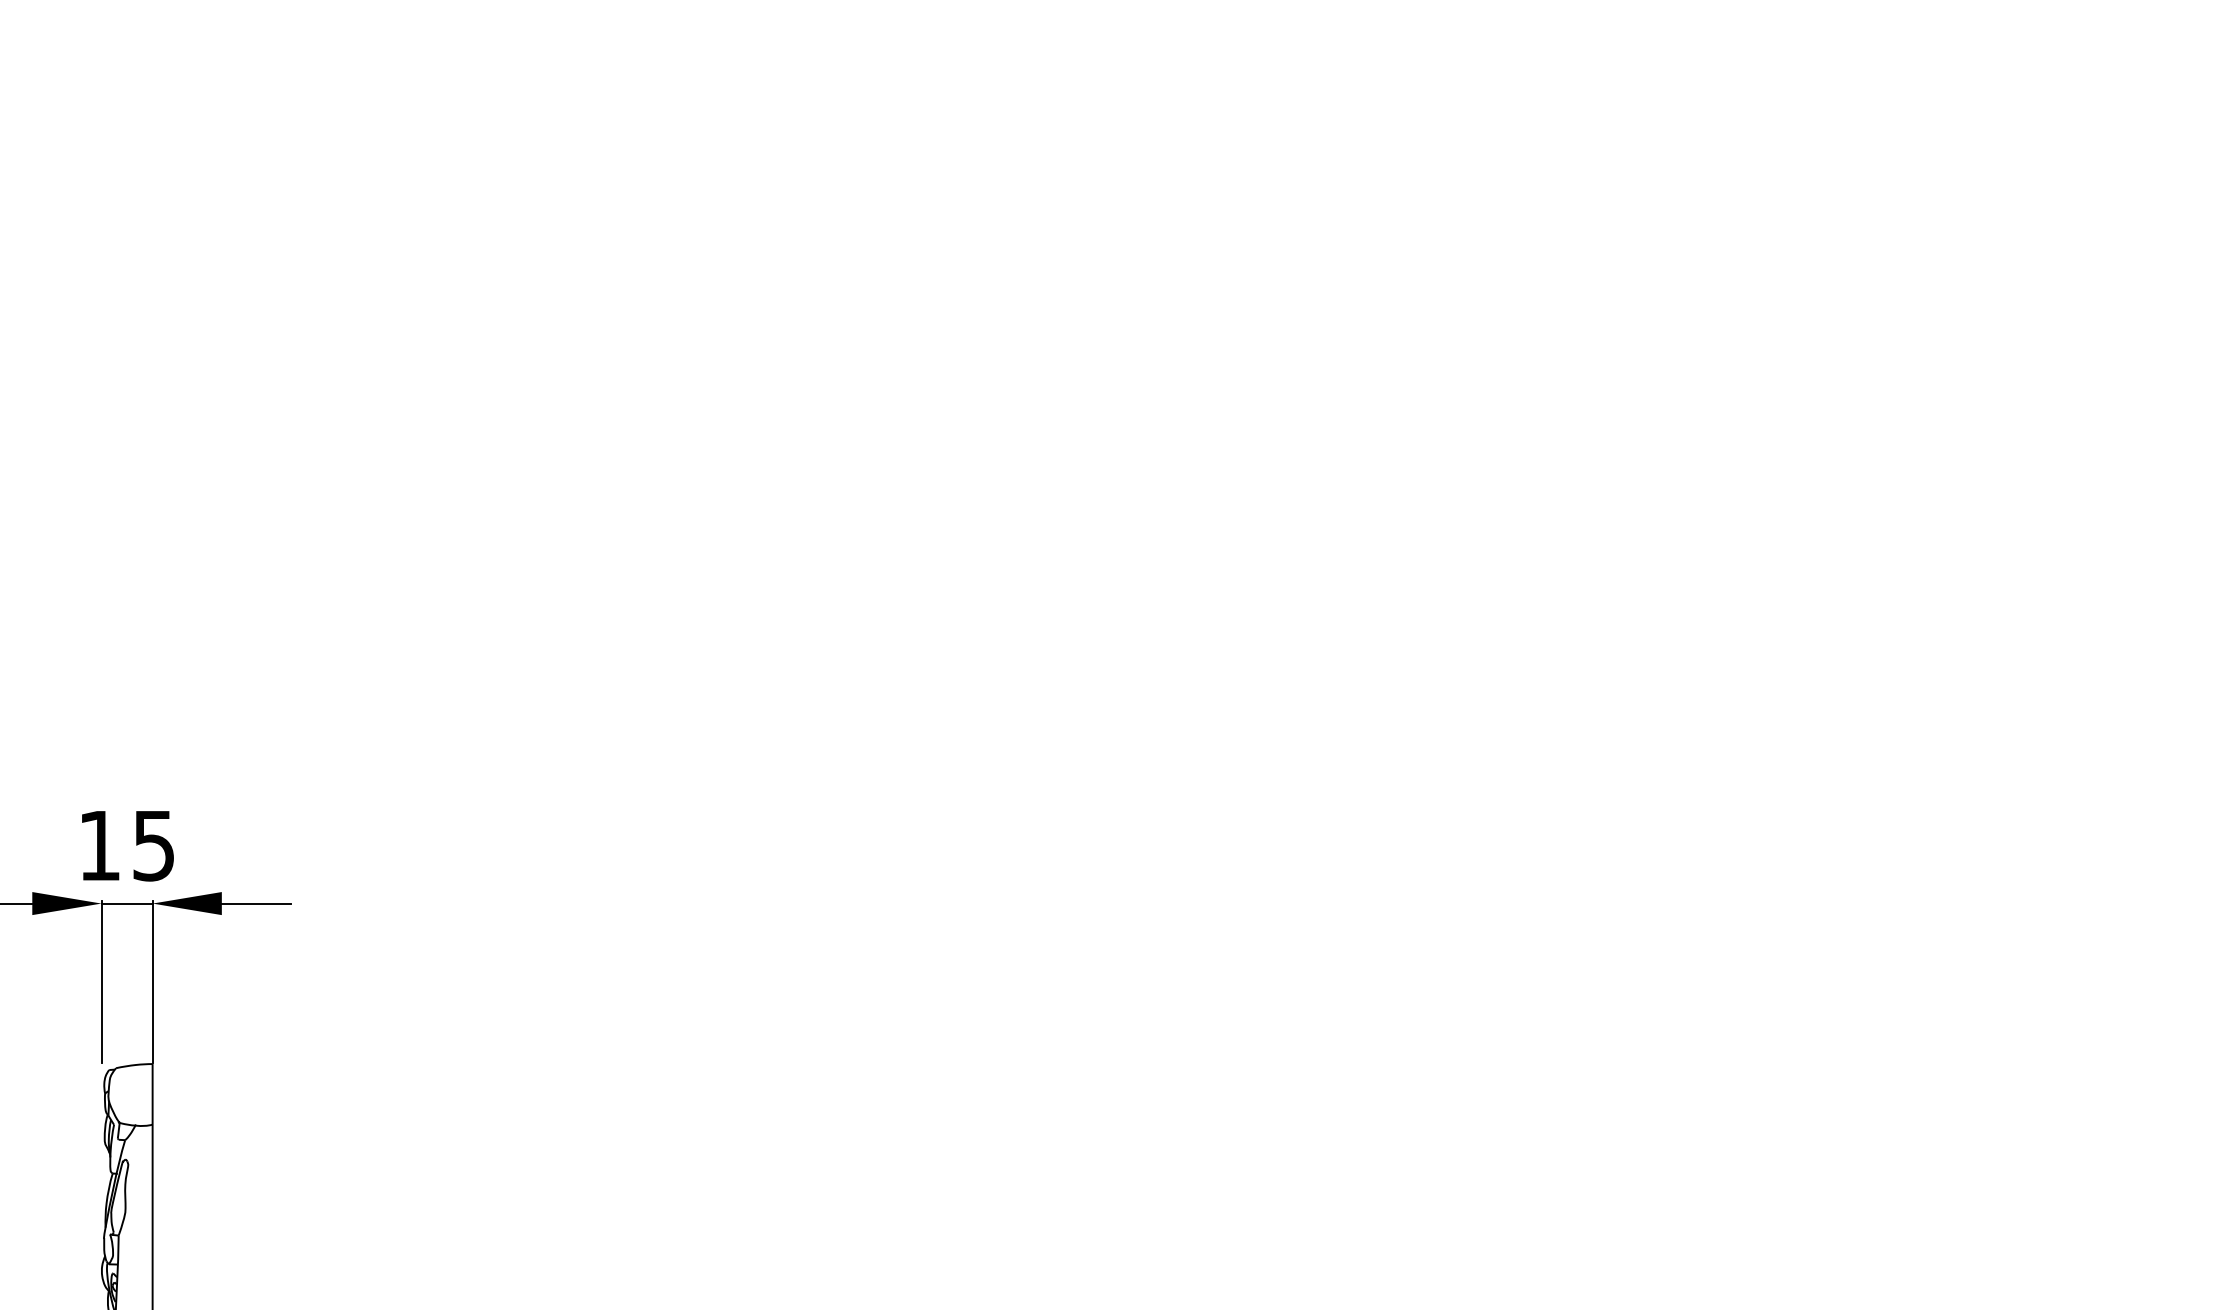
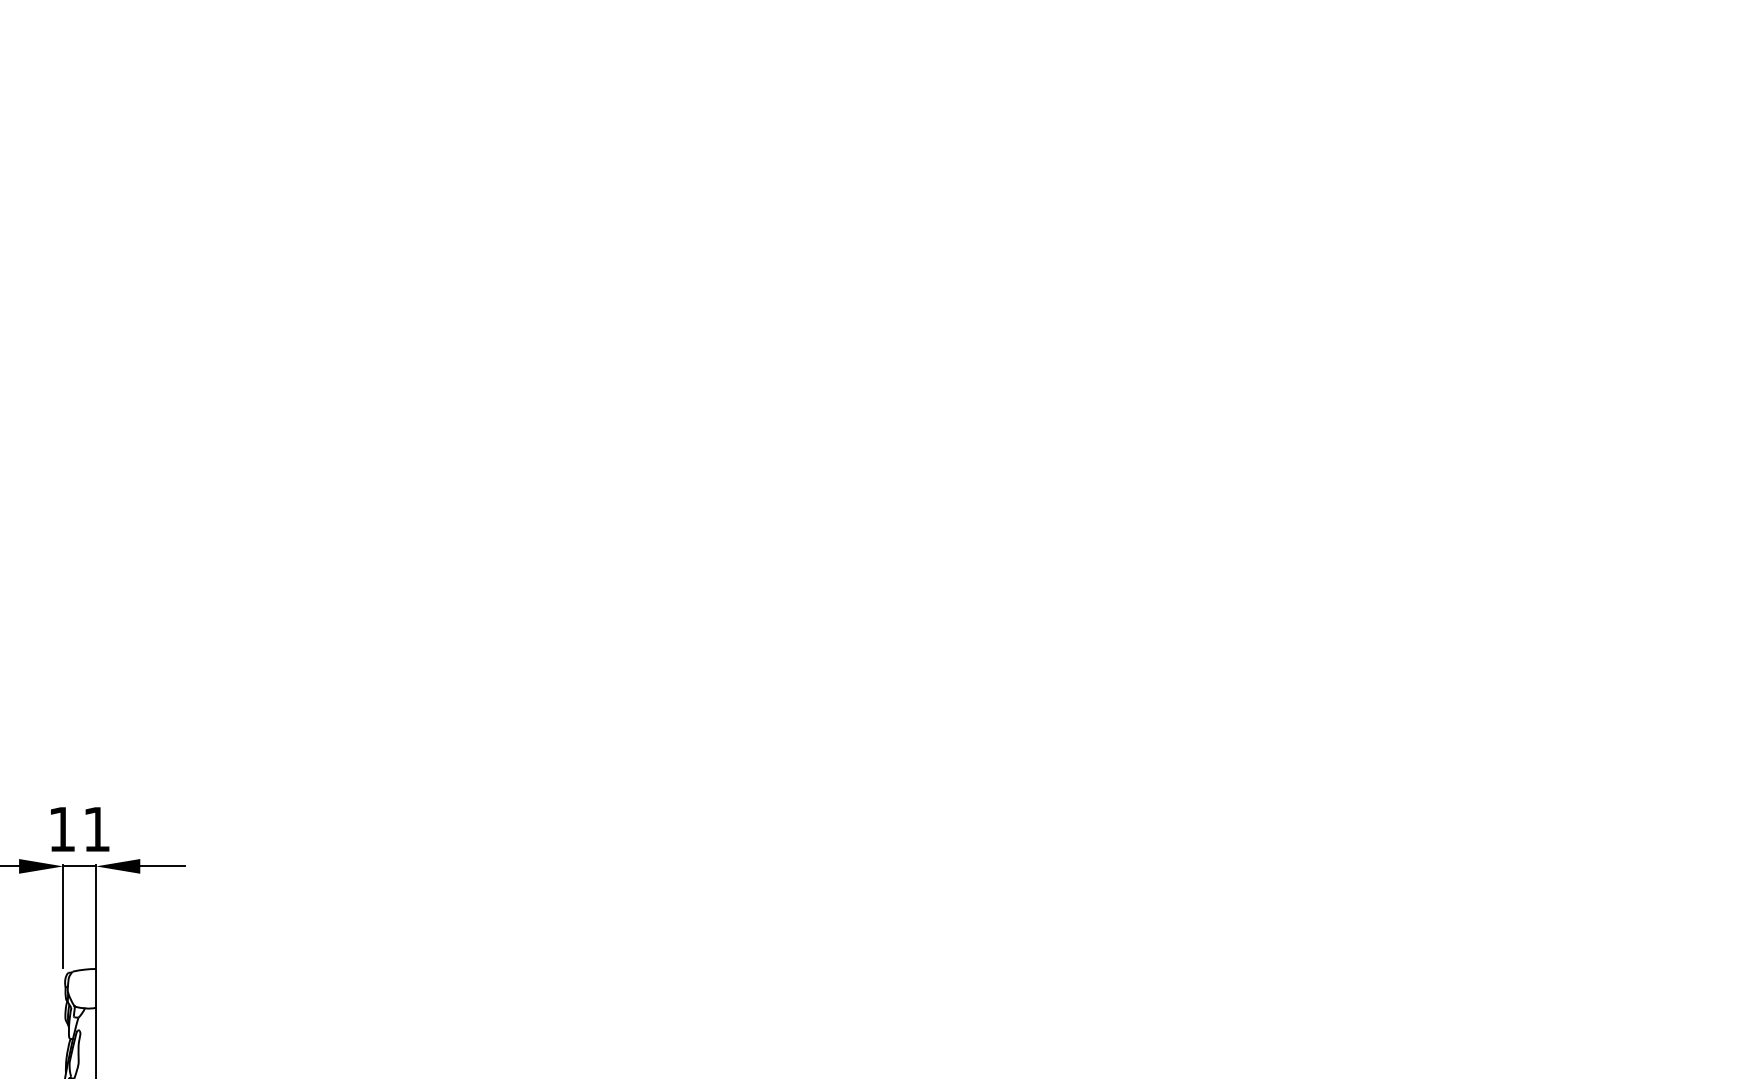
text: (153, 845) -> (96, 829), 15 -> 11

